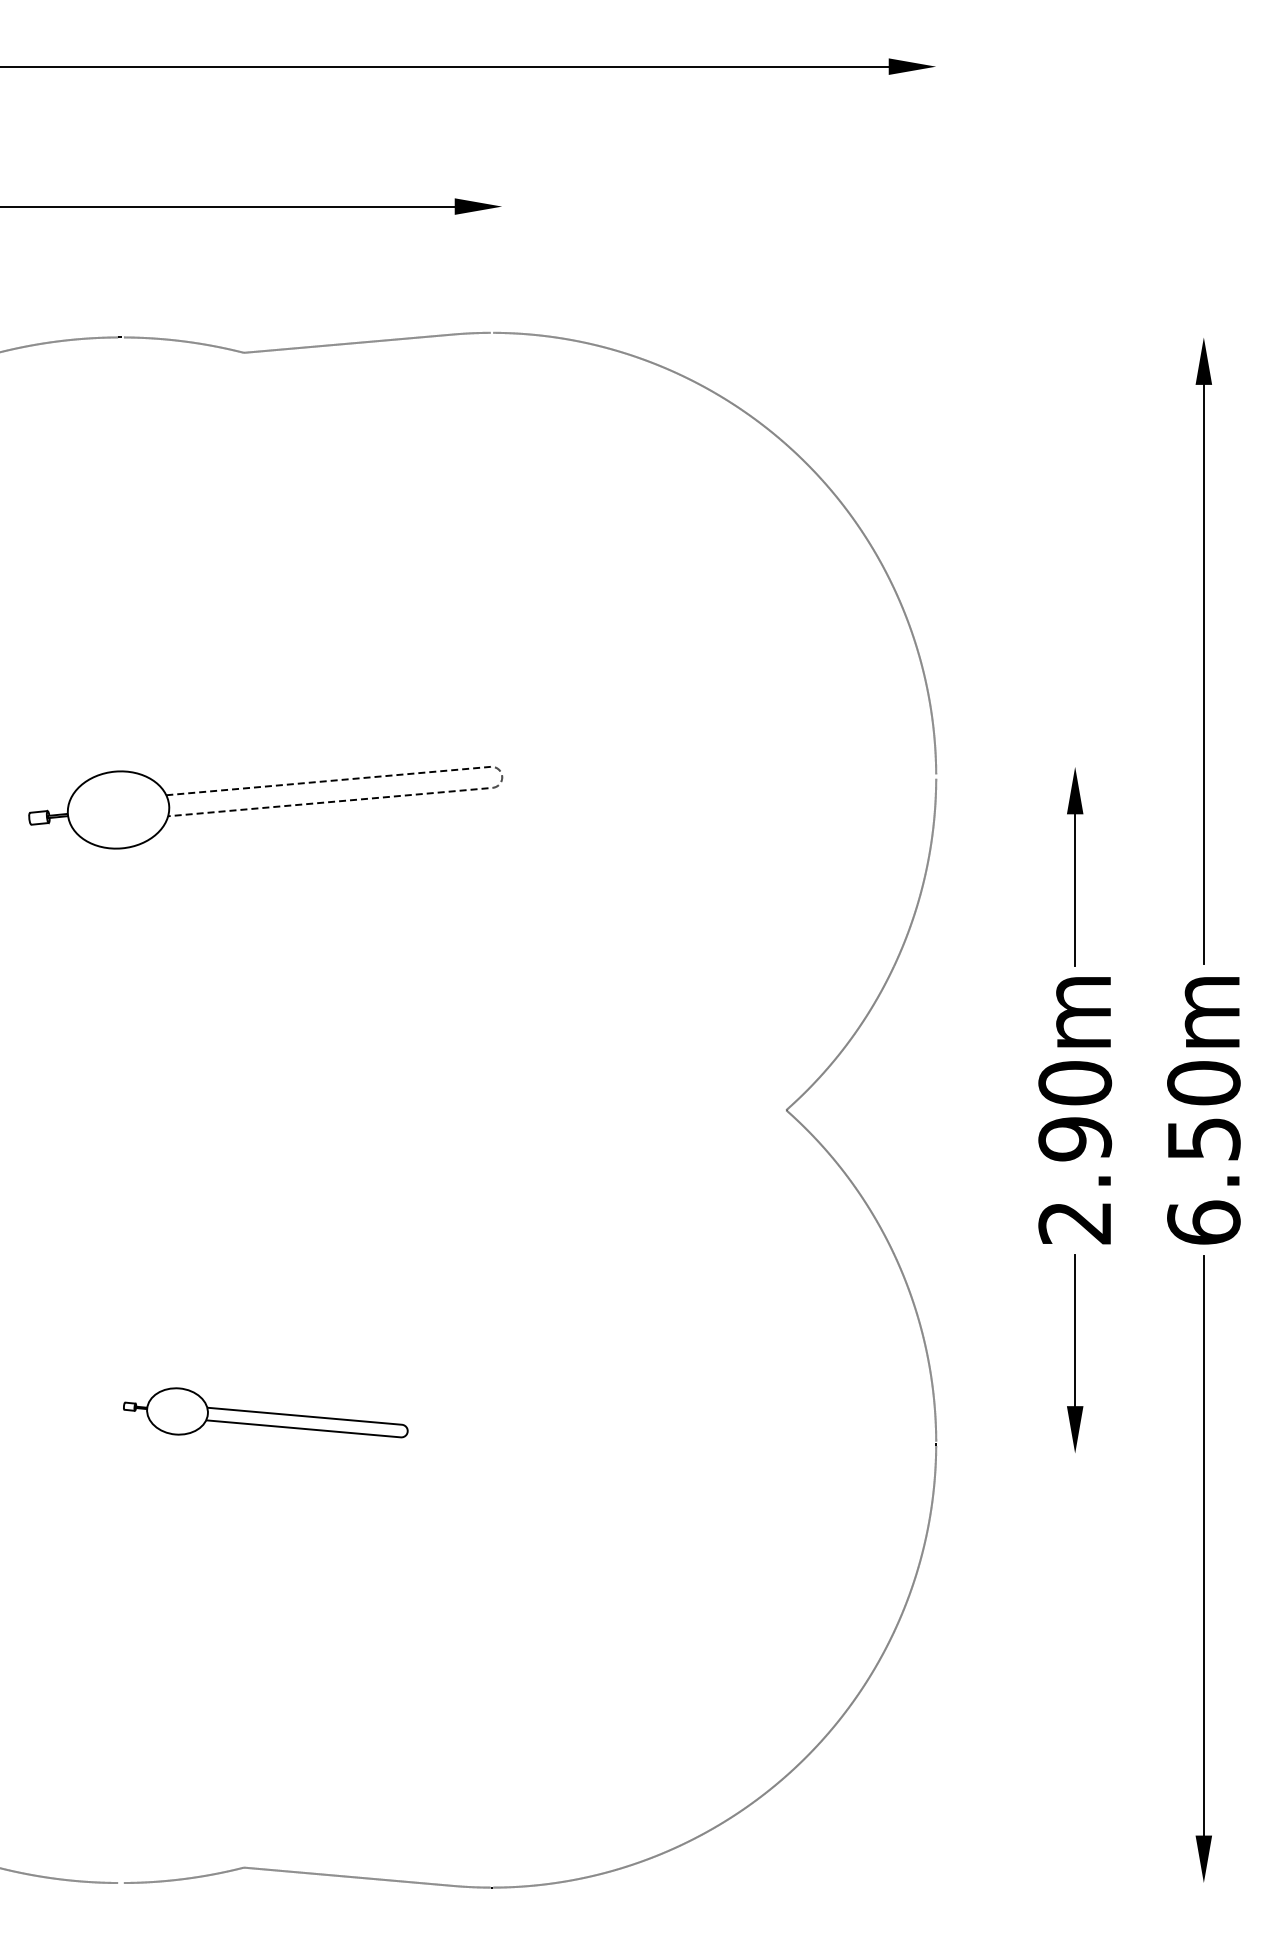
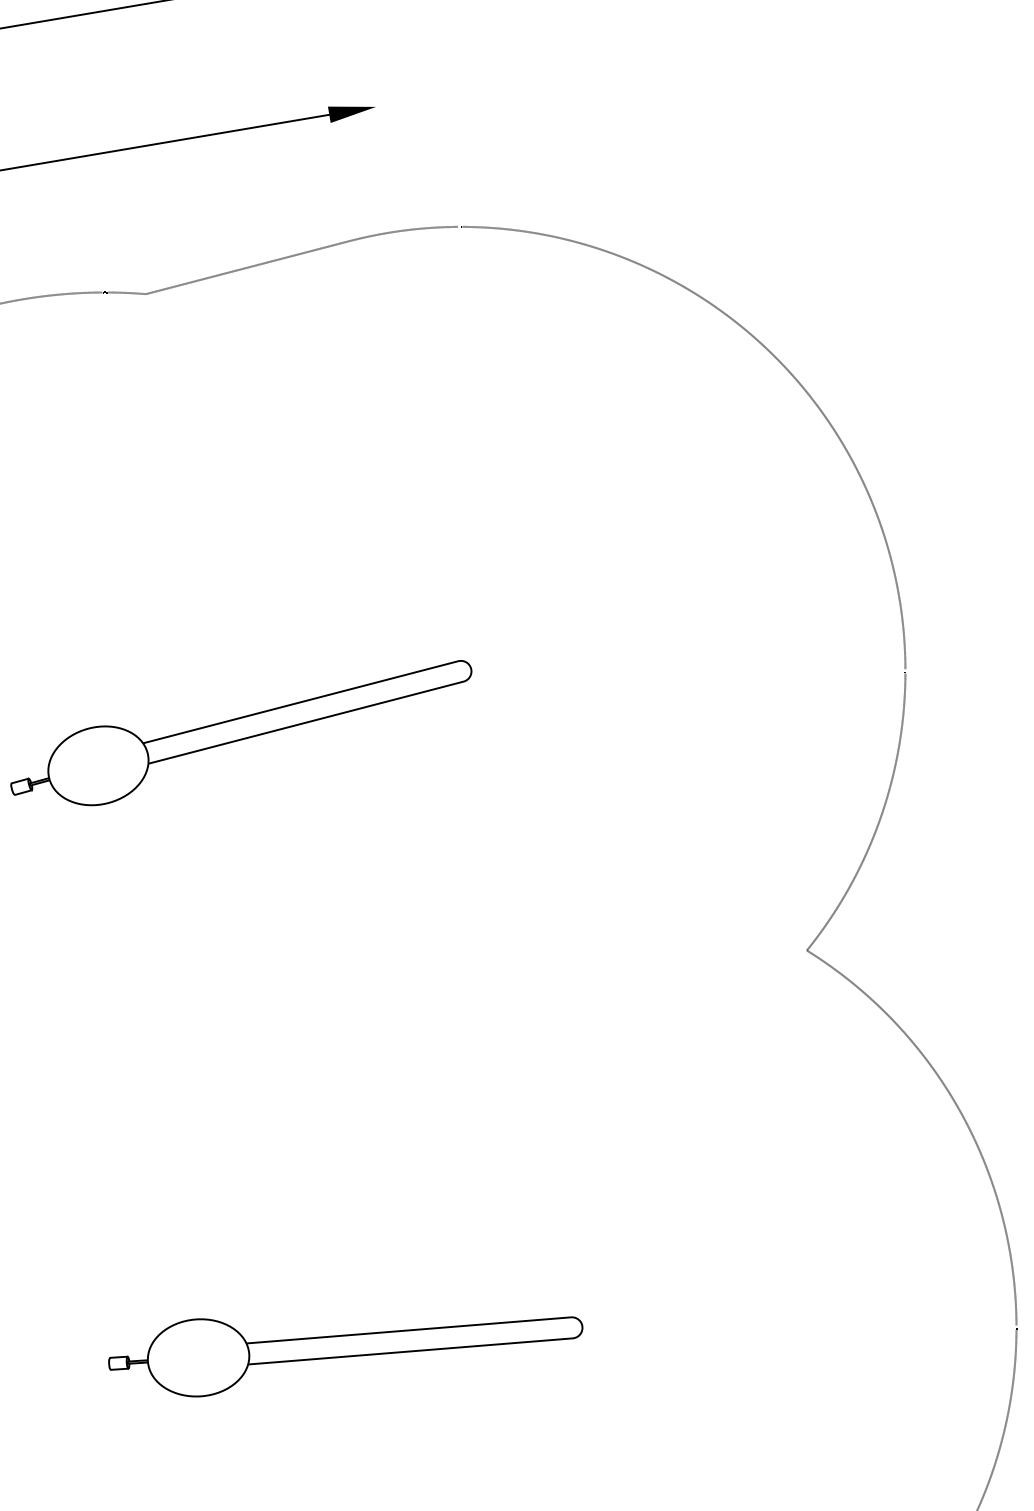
line: (502, 776) -> (471, 668), dashed -> solid
part: (265, 1412) -> (343, 1335), size x1.67

